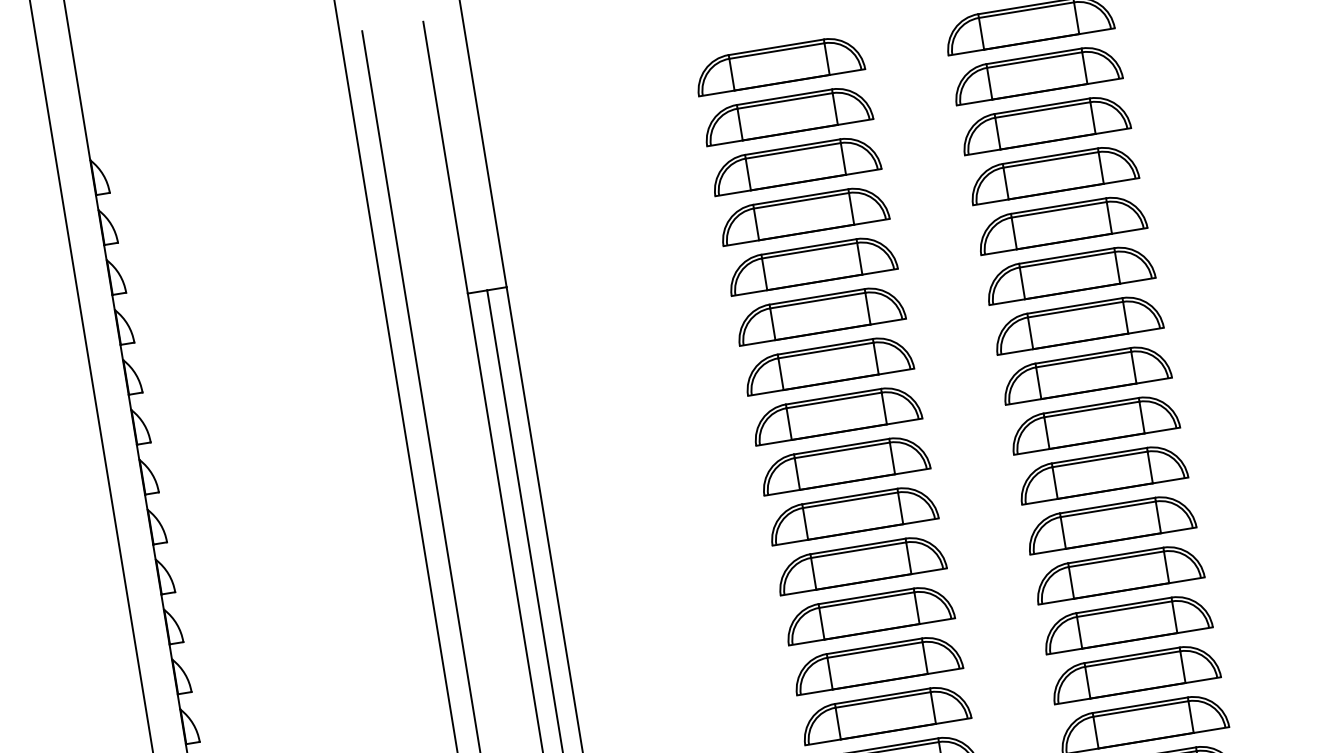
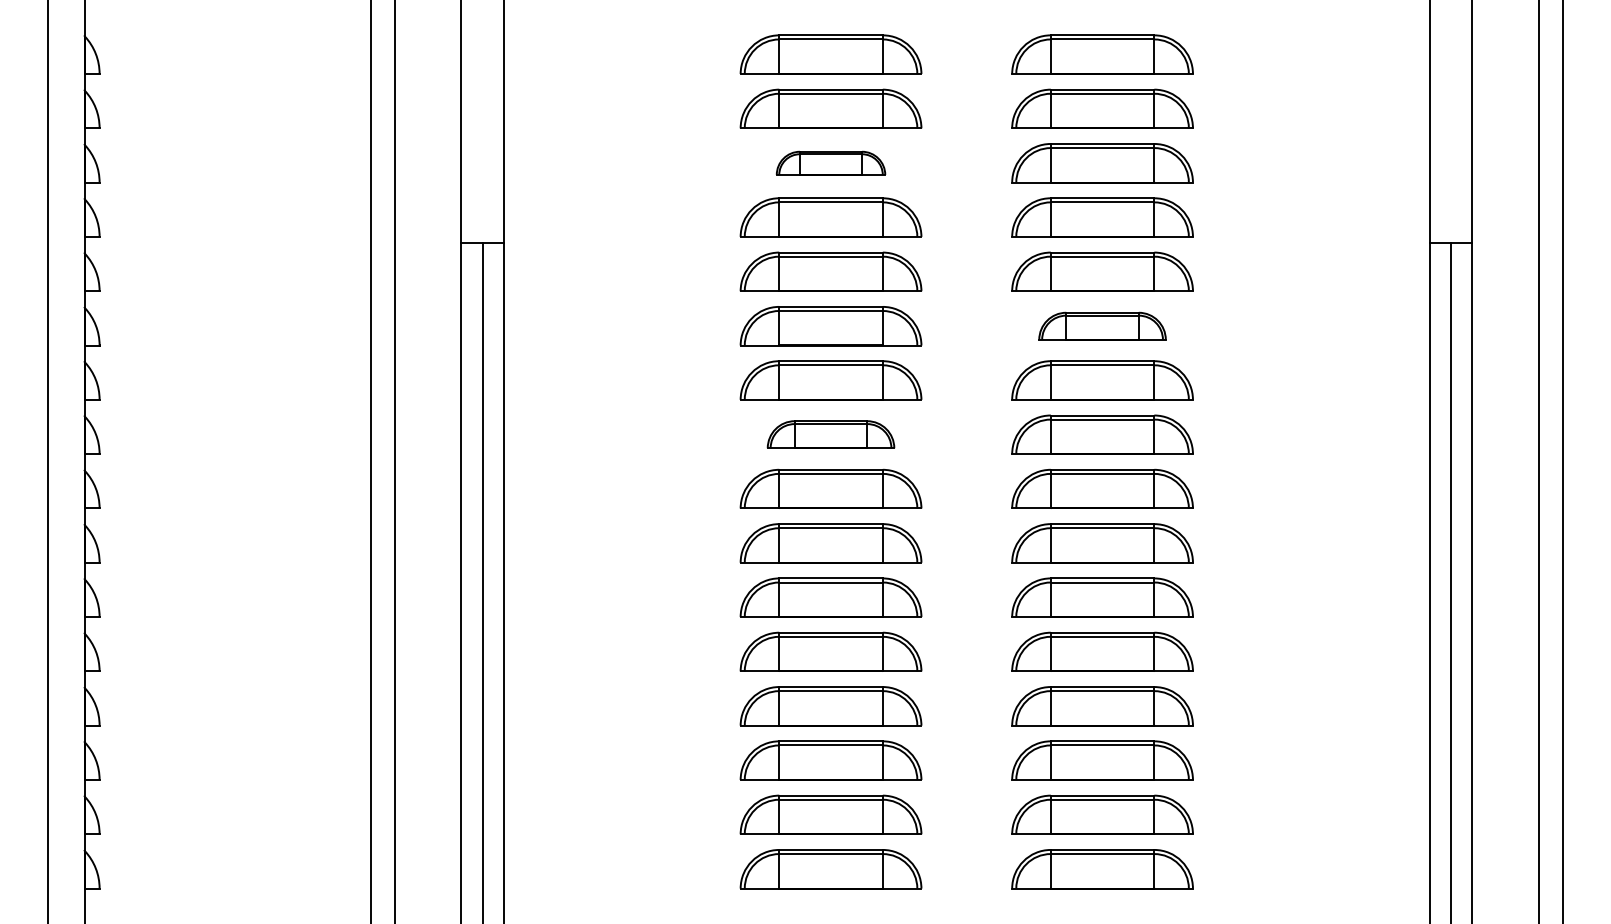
part: (795, 165) -> (830, 163), size x0.6
part: (1069, 274) -> (1102, 326), size x0.7
part: (835, 414) -> (830, 434), size x0.7

